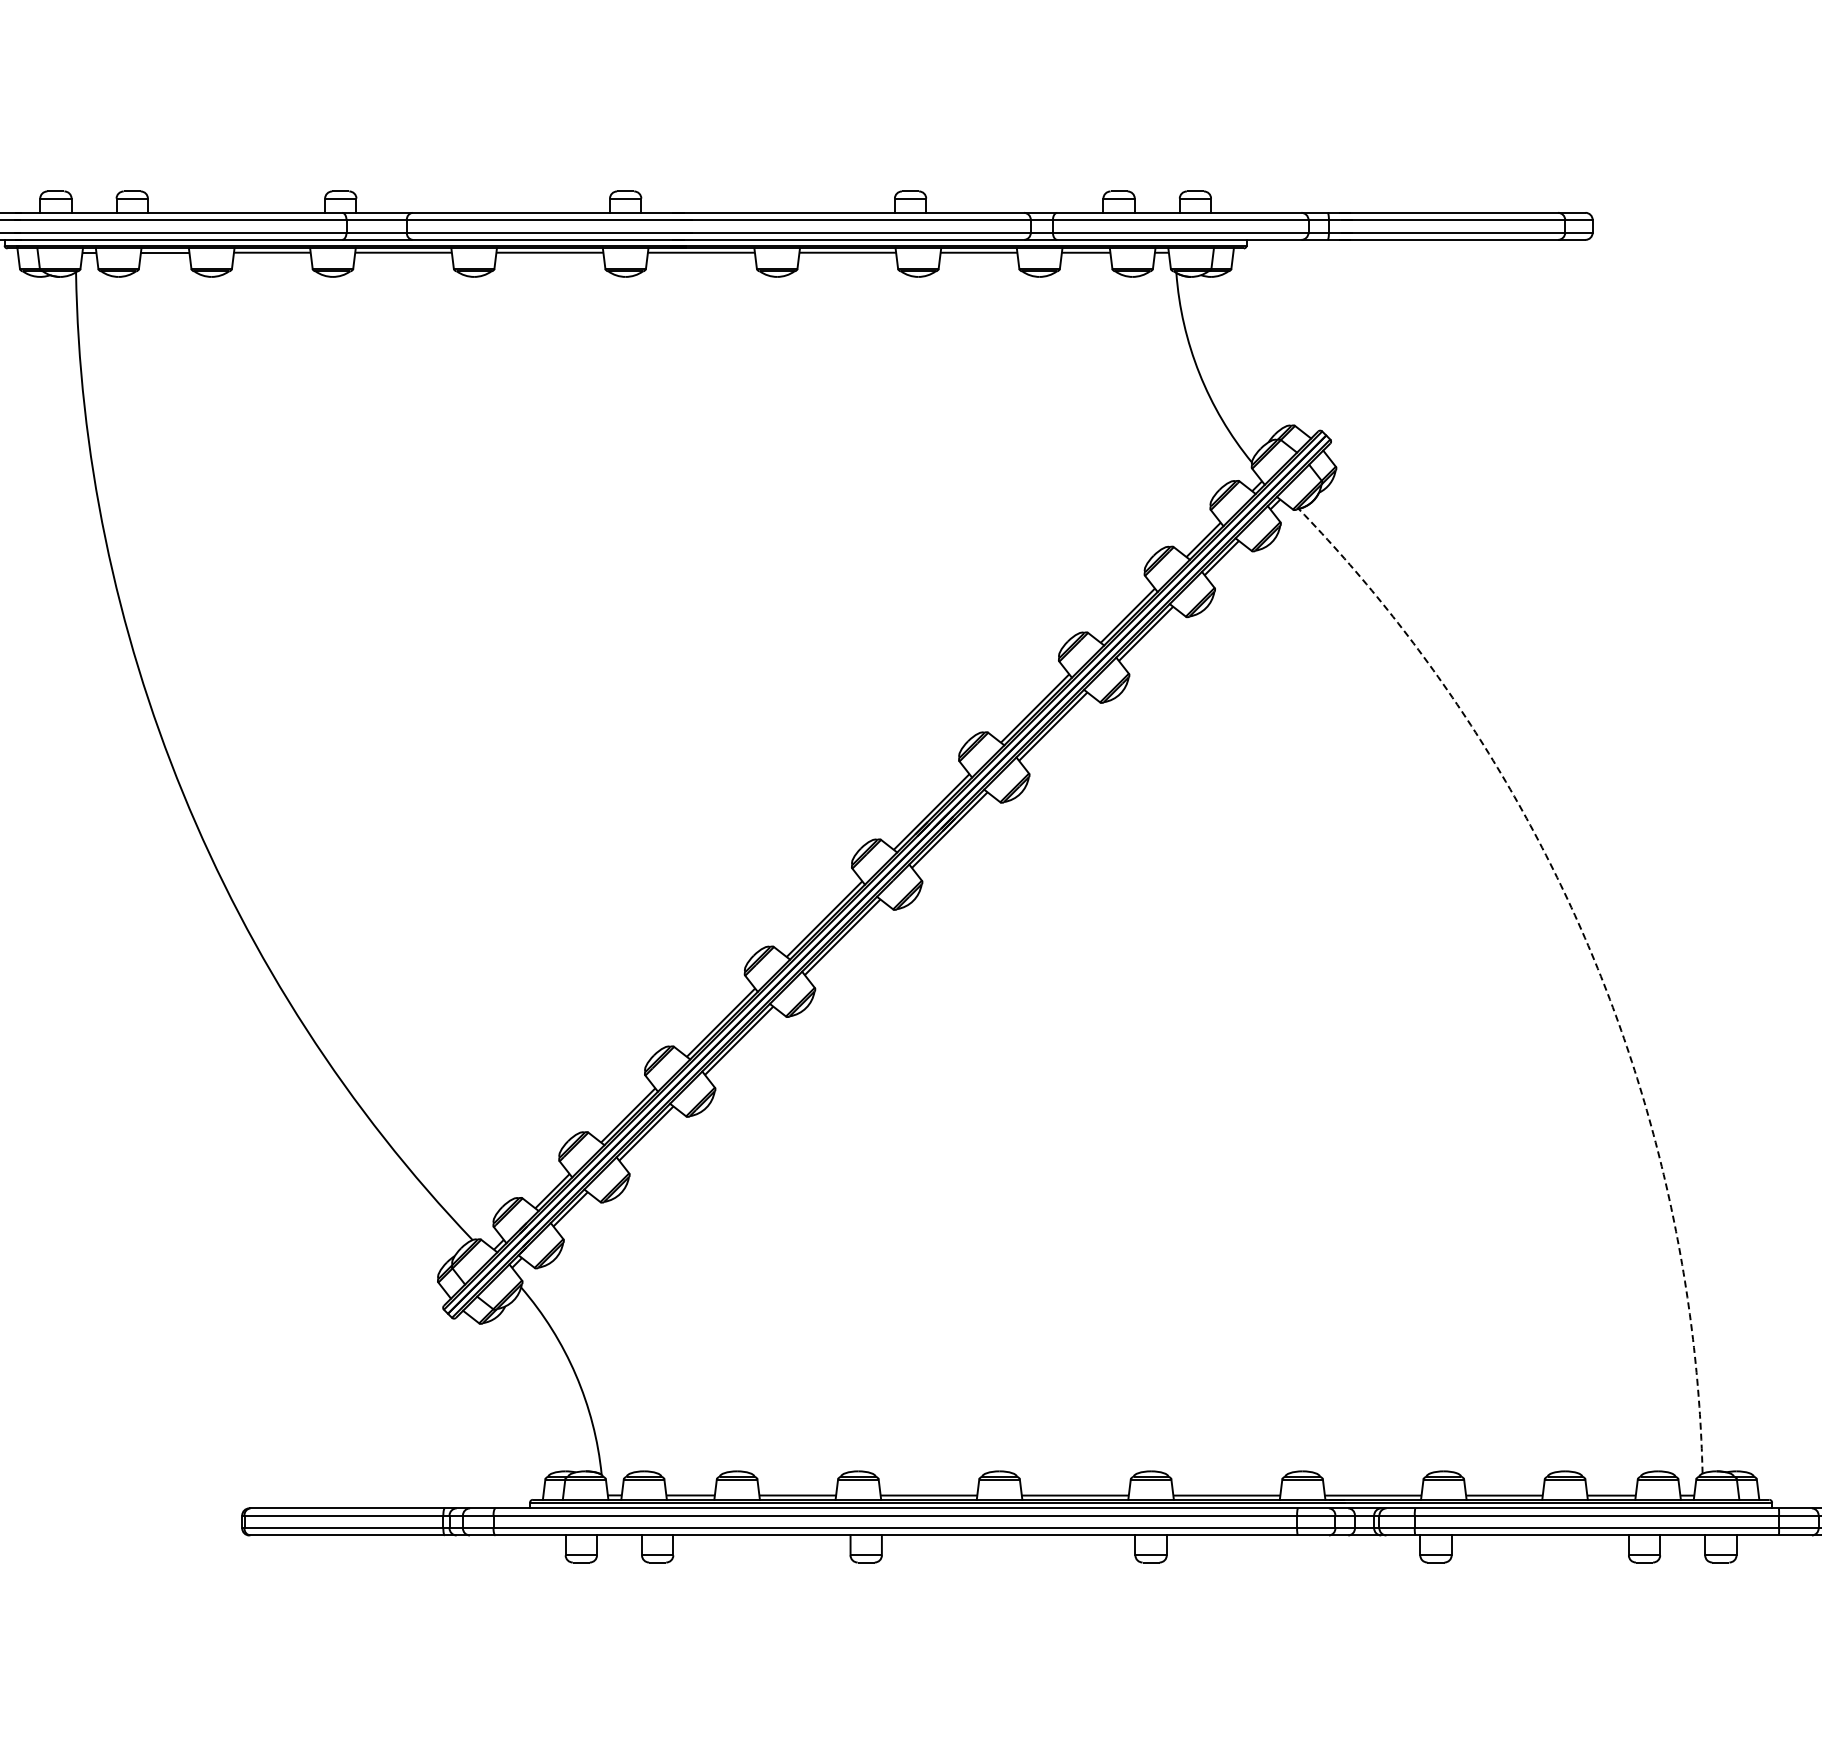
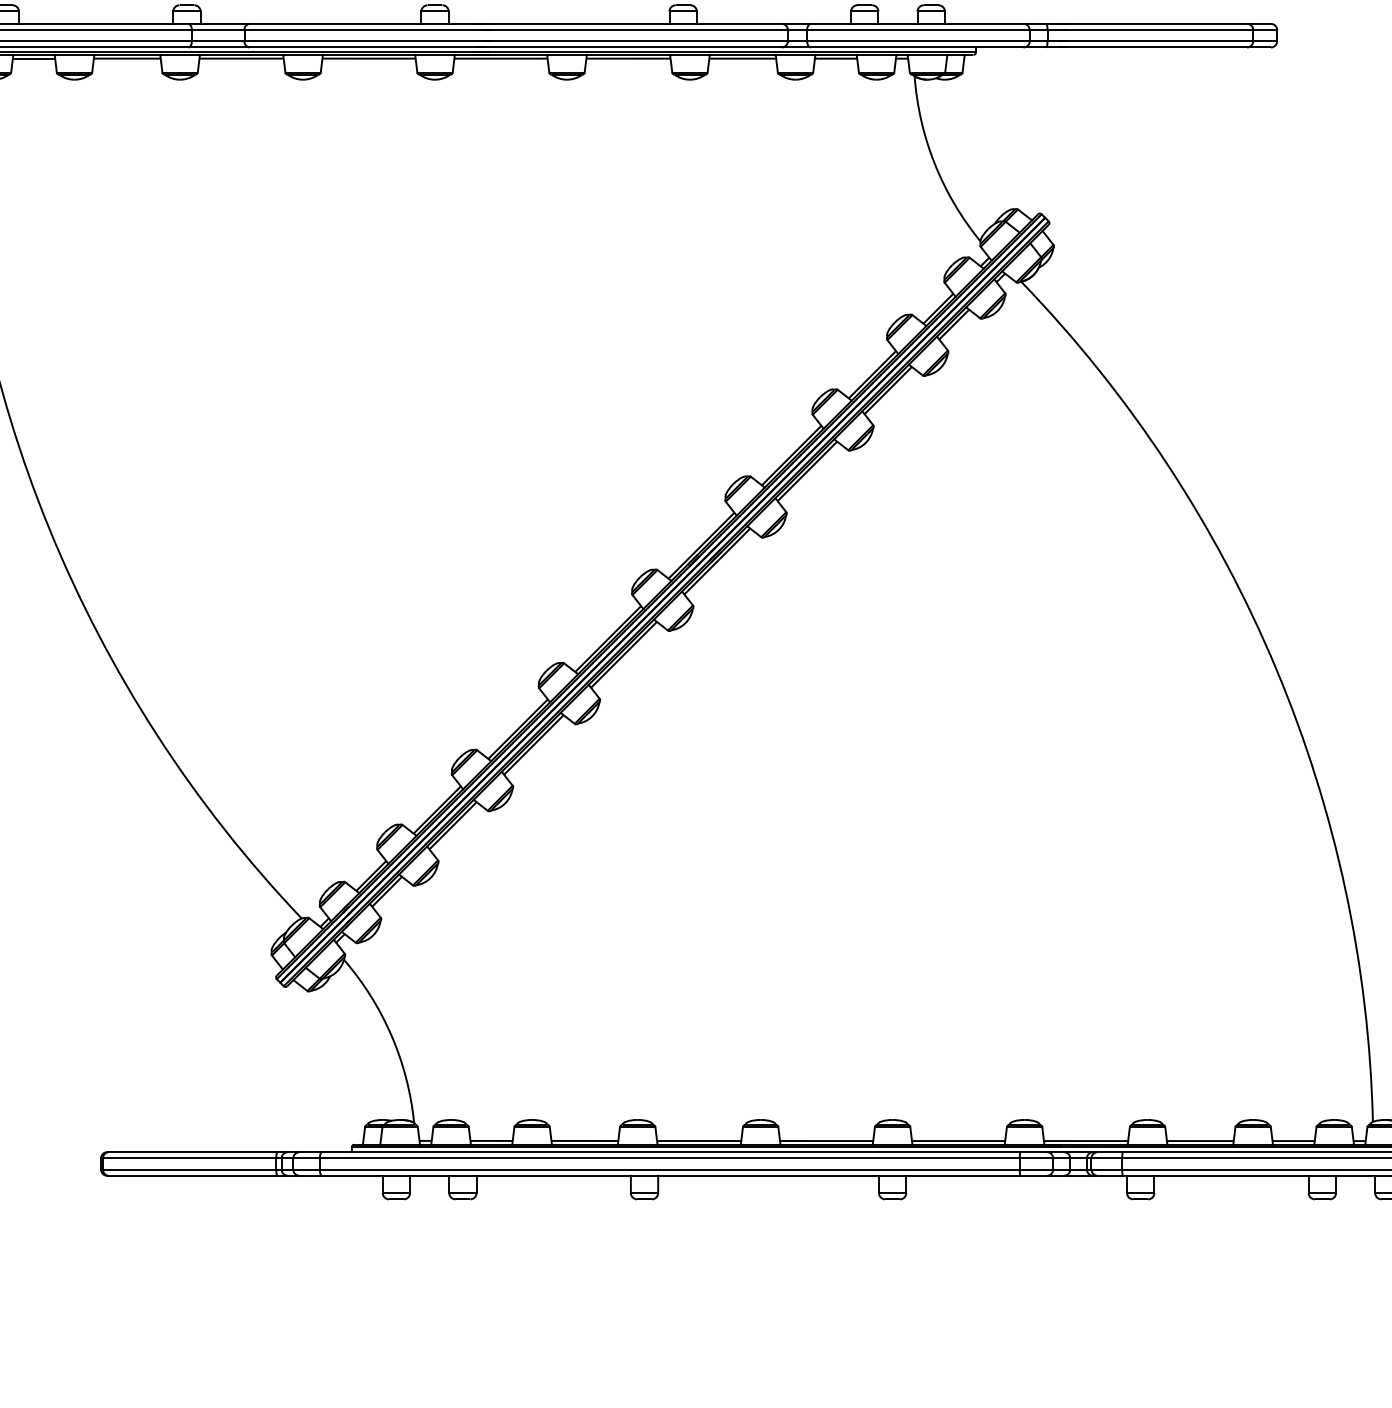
arc: (1591, 953) -> (1276, 668), dashed -> solid

